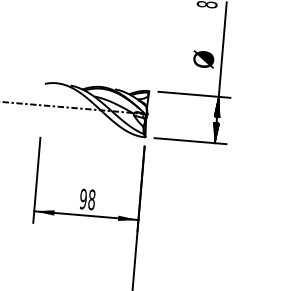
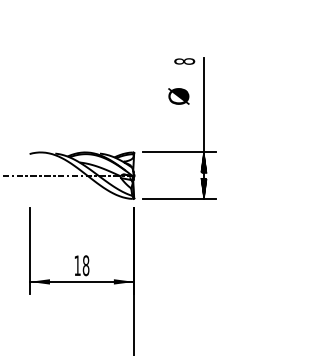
text: (203, 59) -> (178, 96), moved
text: (83, 198) -> (77, 265), 98 -> 18

